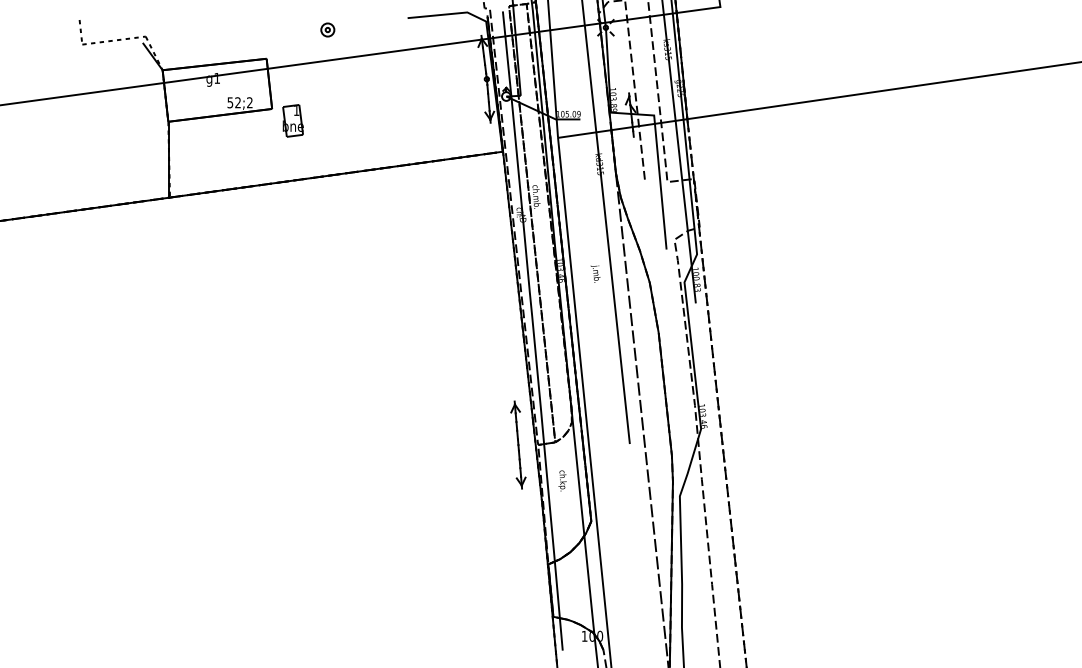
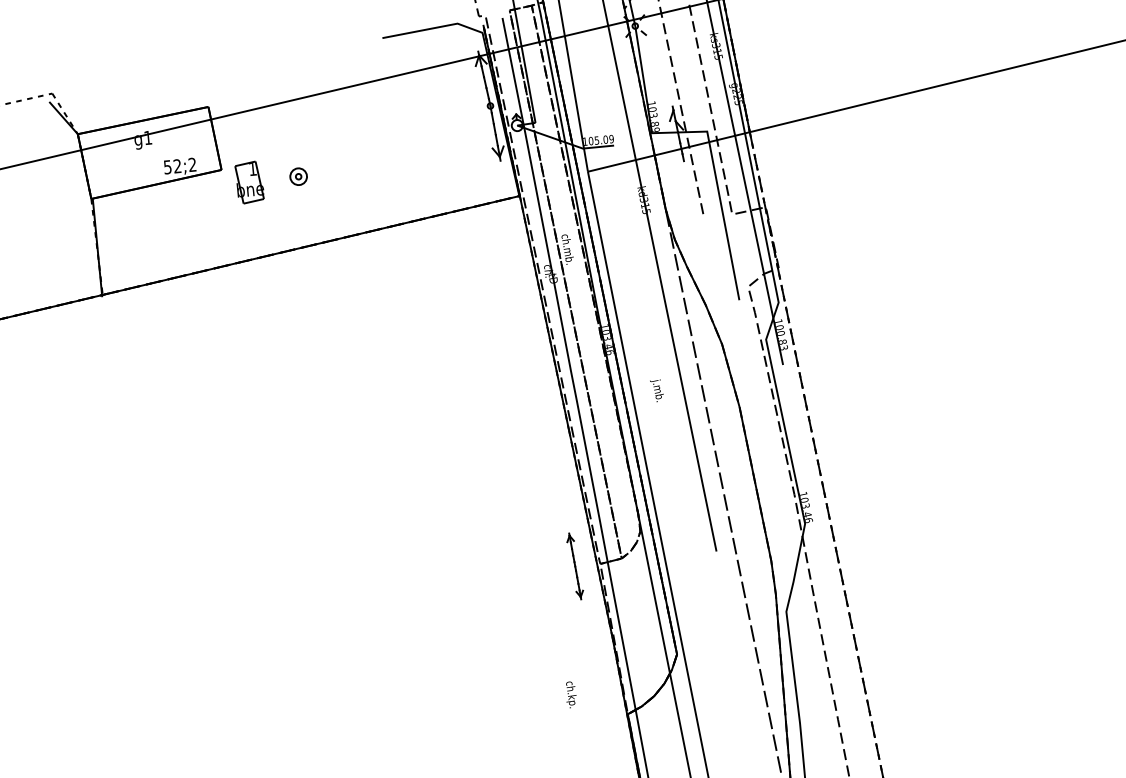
part: (327, 29) -> (298, 176), moved
text: (595, 273) -> (656, 390), moved
part: (518, 444) -> (575, 565), size x0.6
text: (562, 480) -> (570, 694), moved

